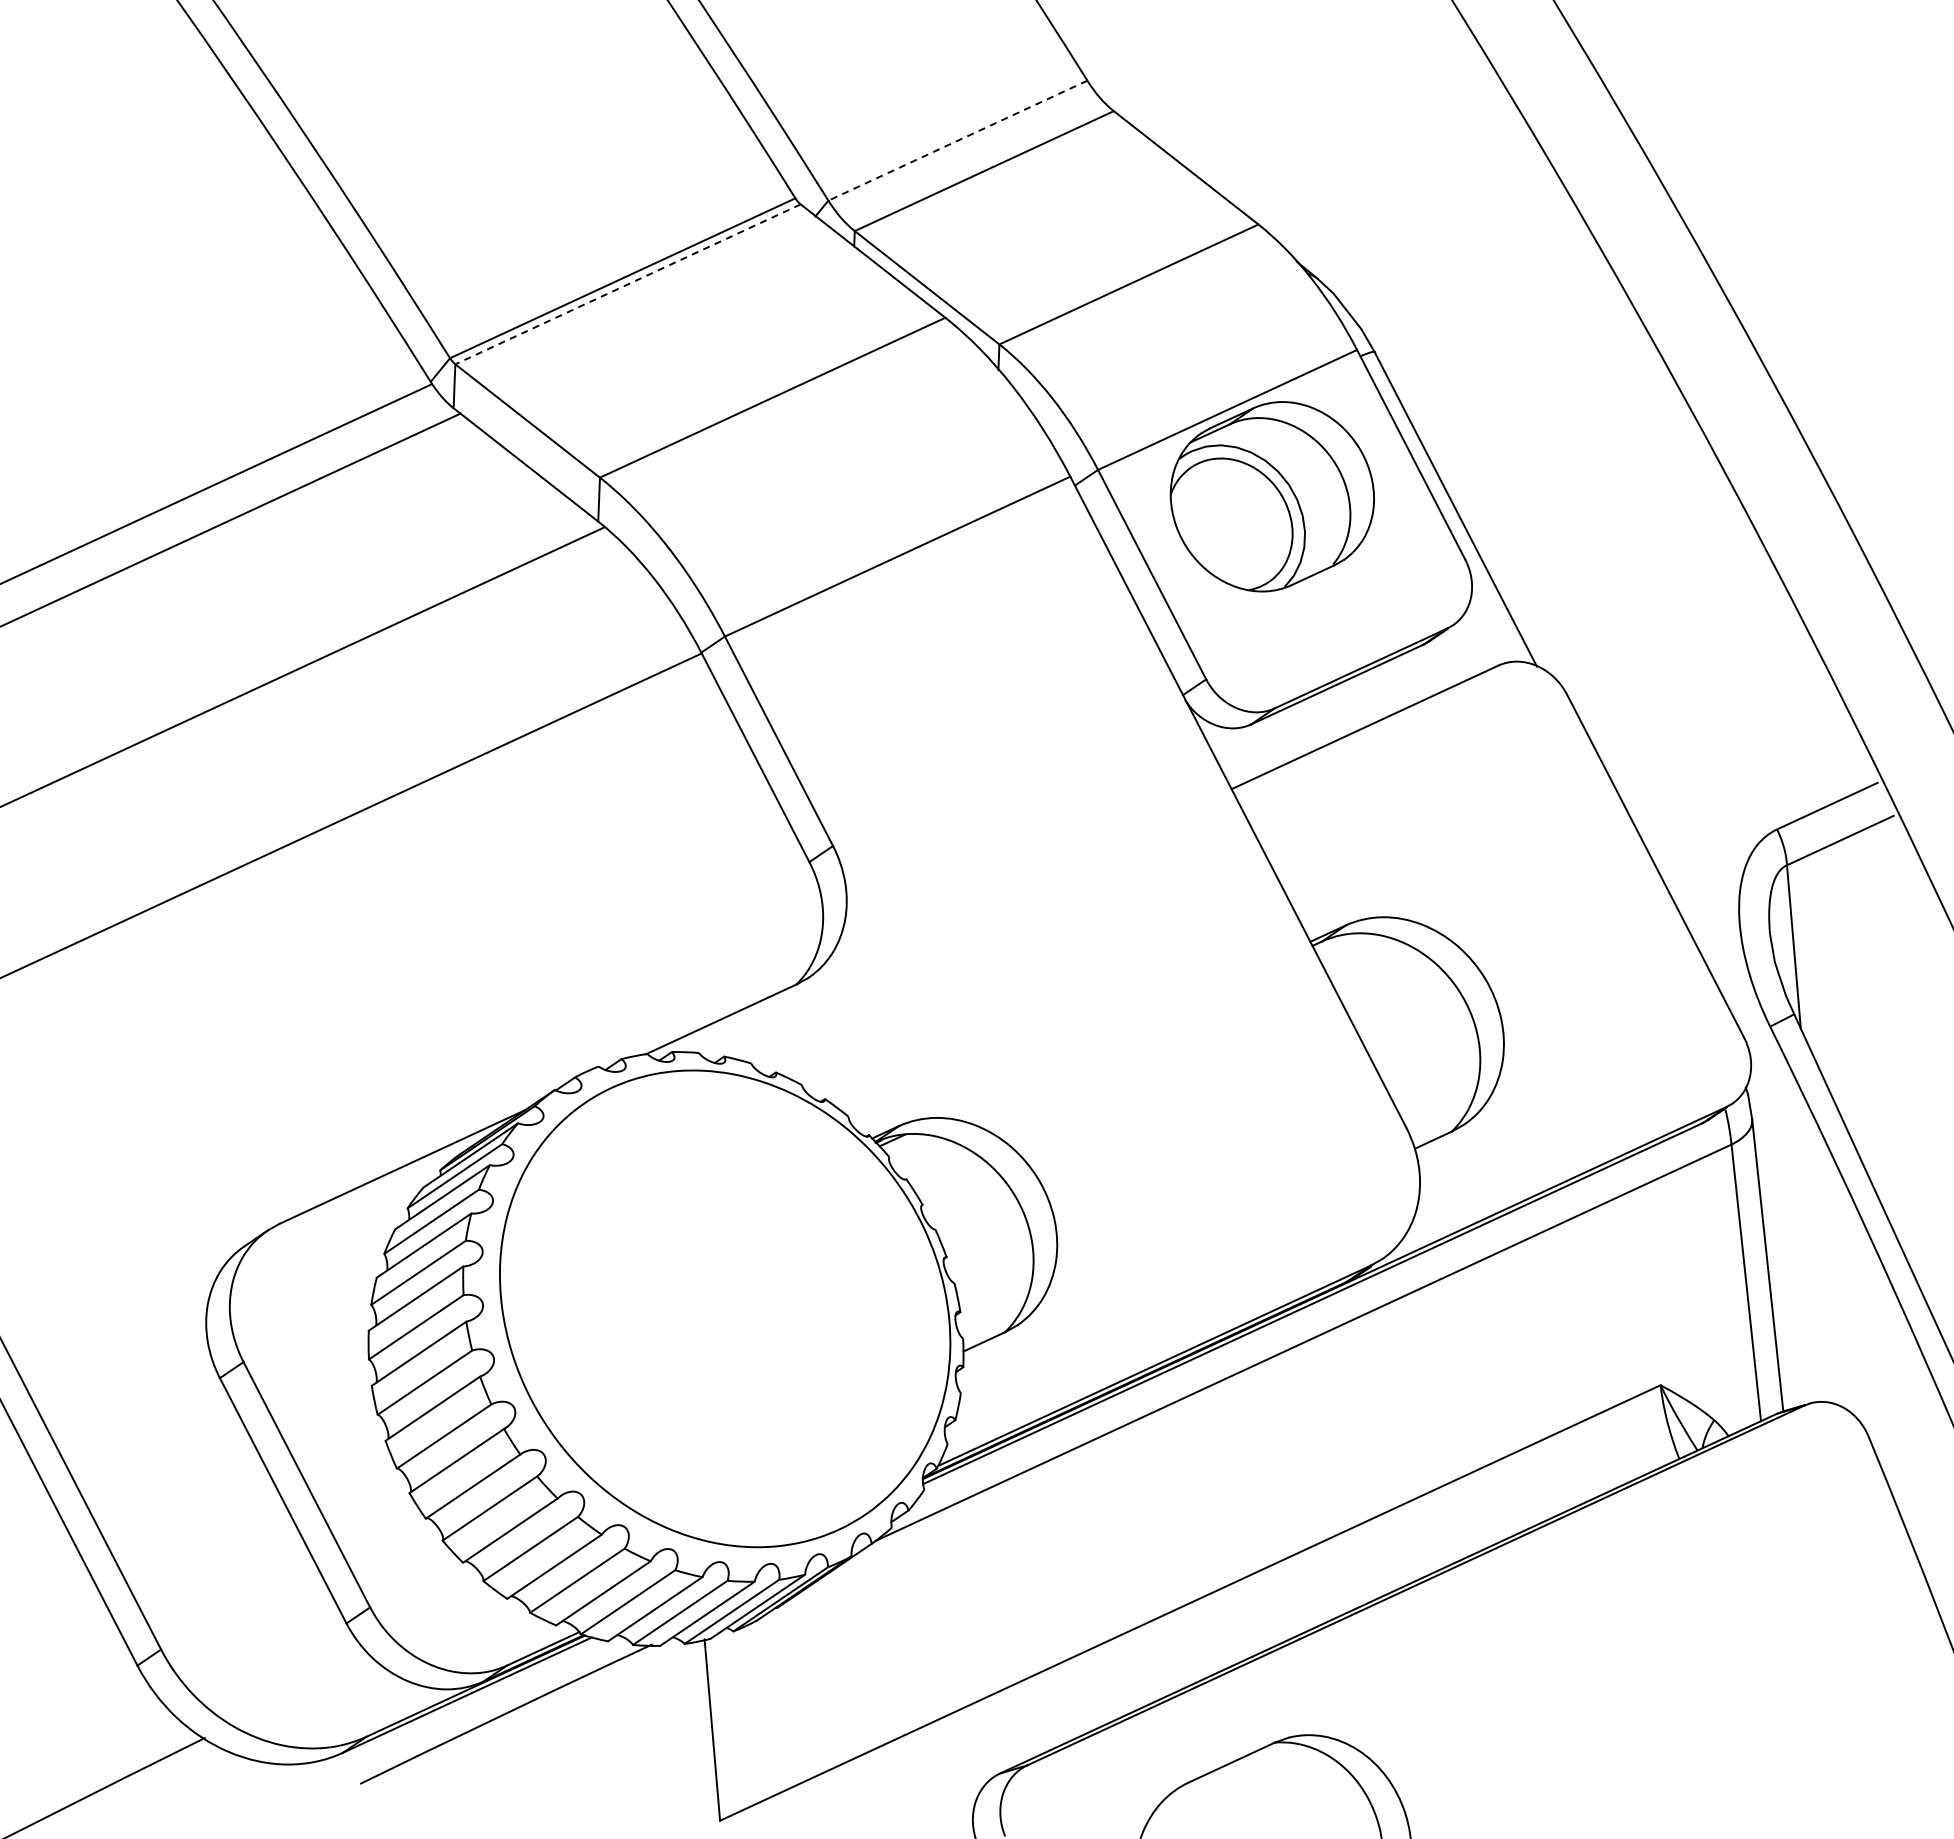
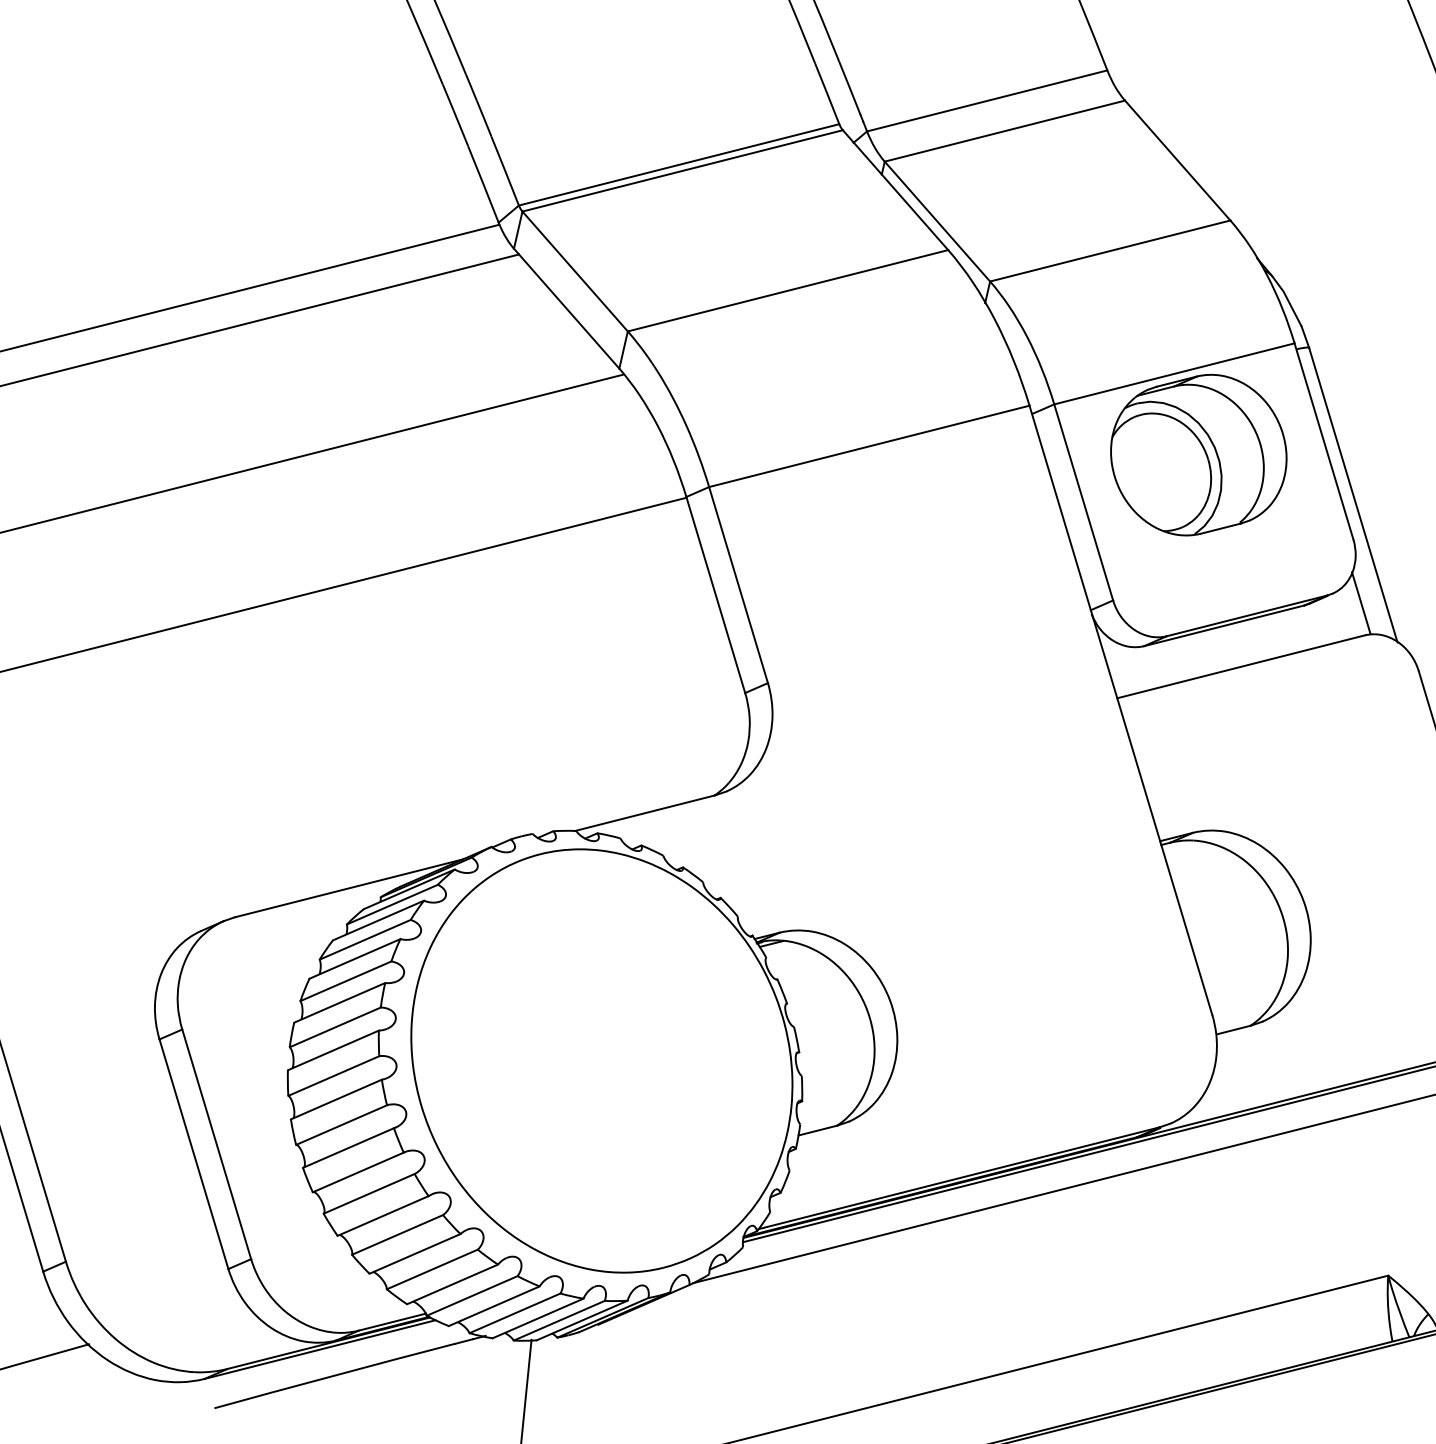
line: (957, 140) -> (986, 100), dashed -> solid
line: (627, 284) -> (682, 170), dashed -> solid
line: (1487, 629) -> (1361, 602), added

